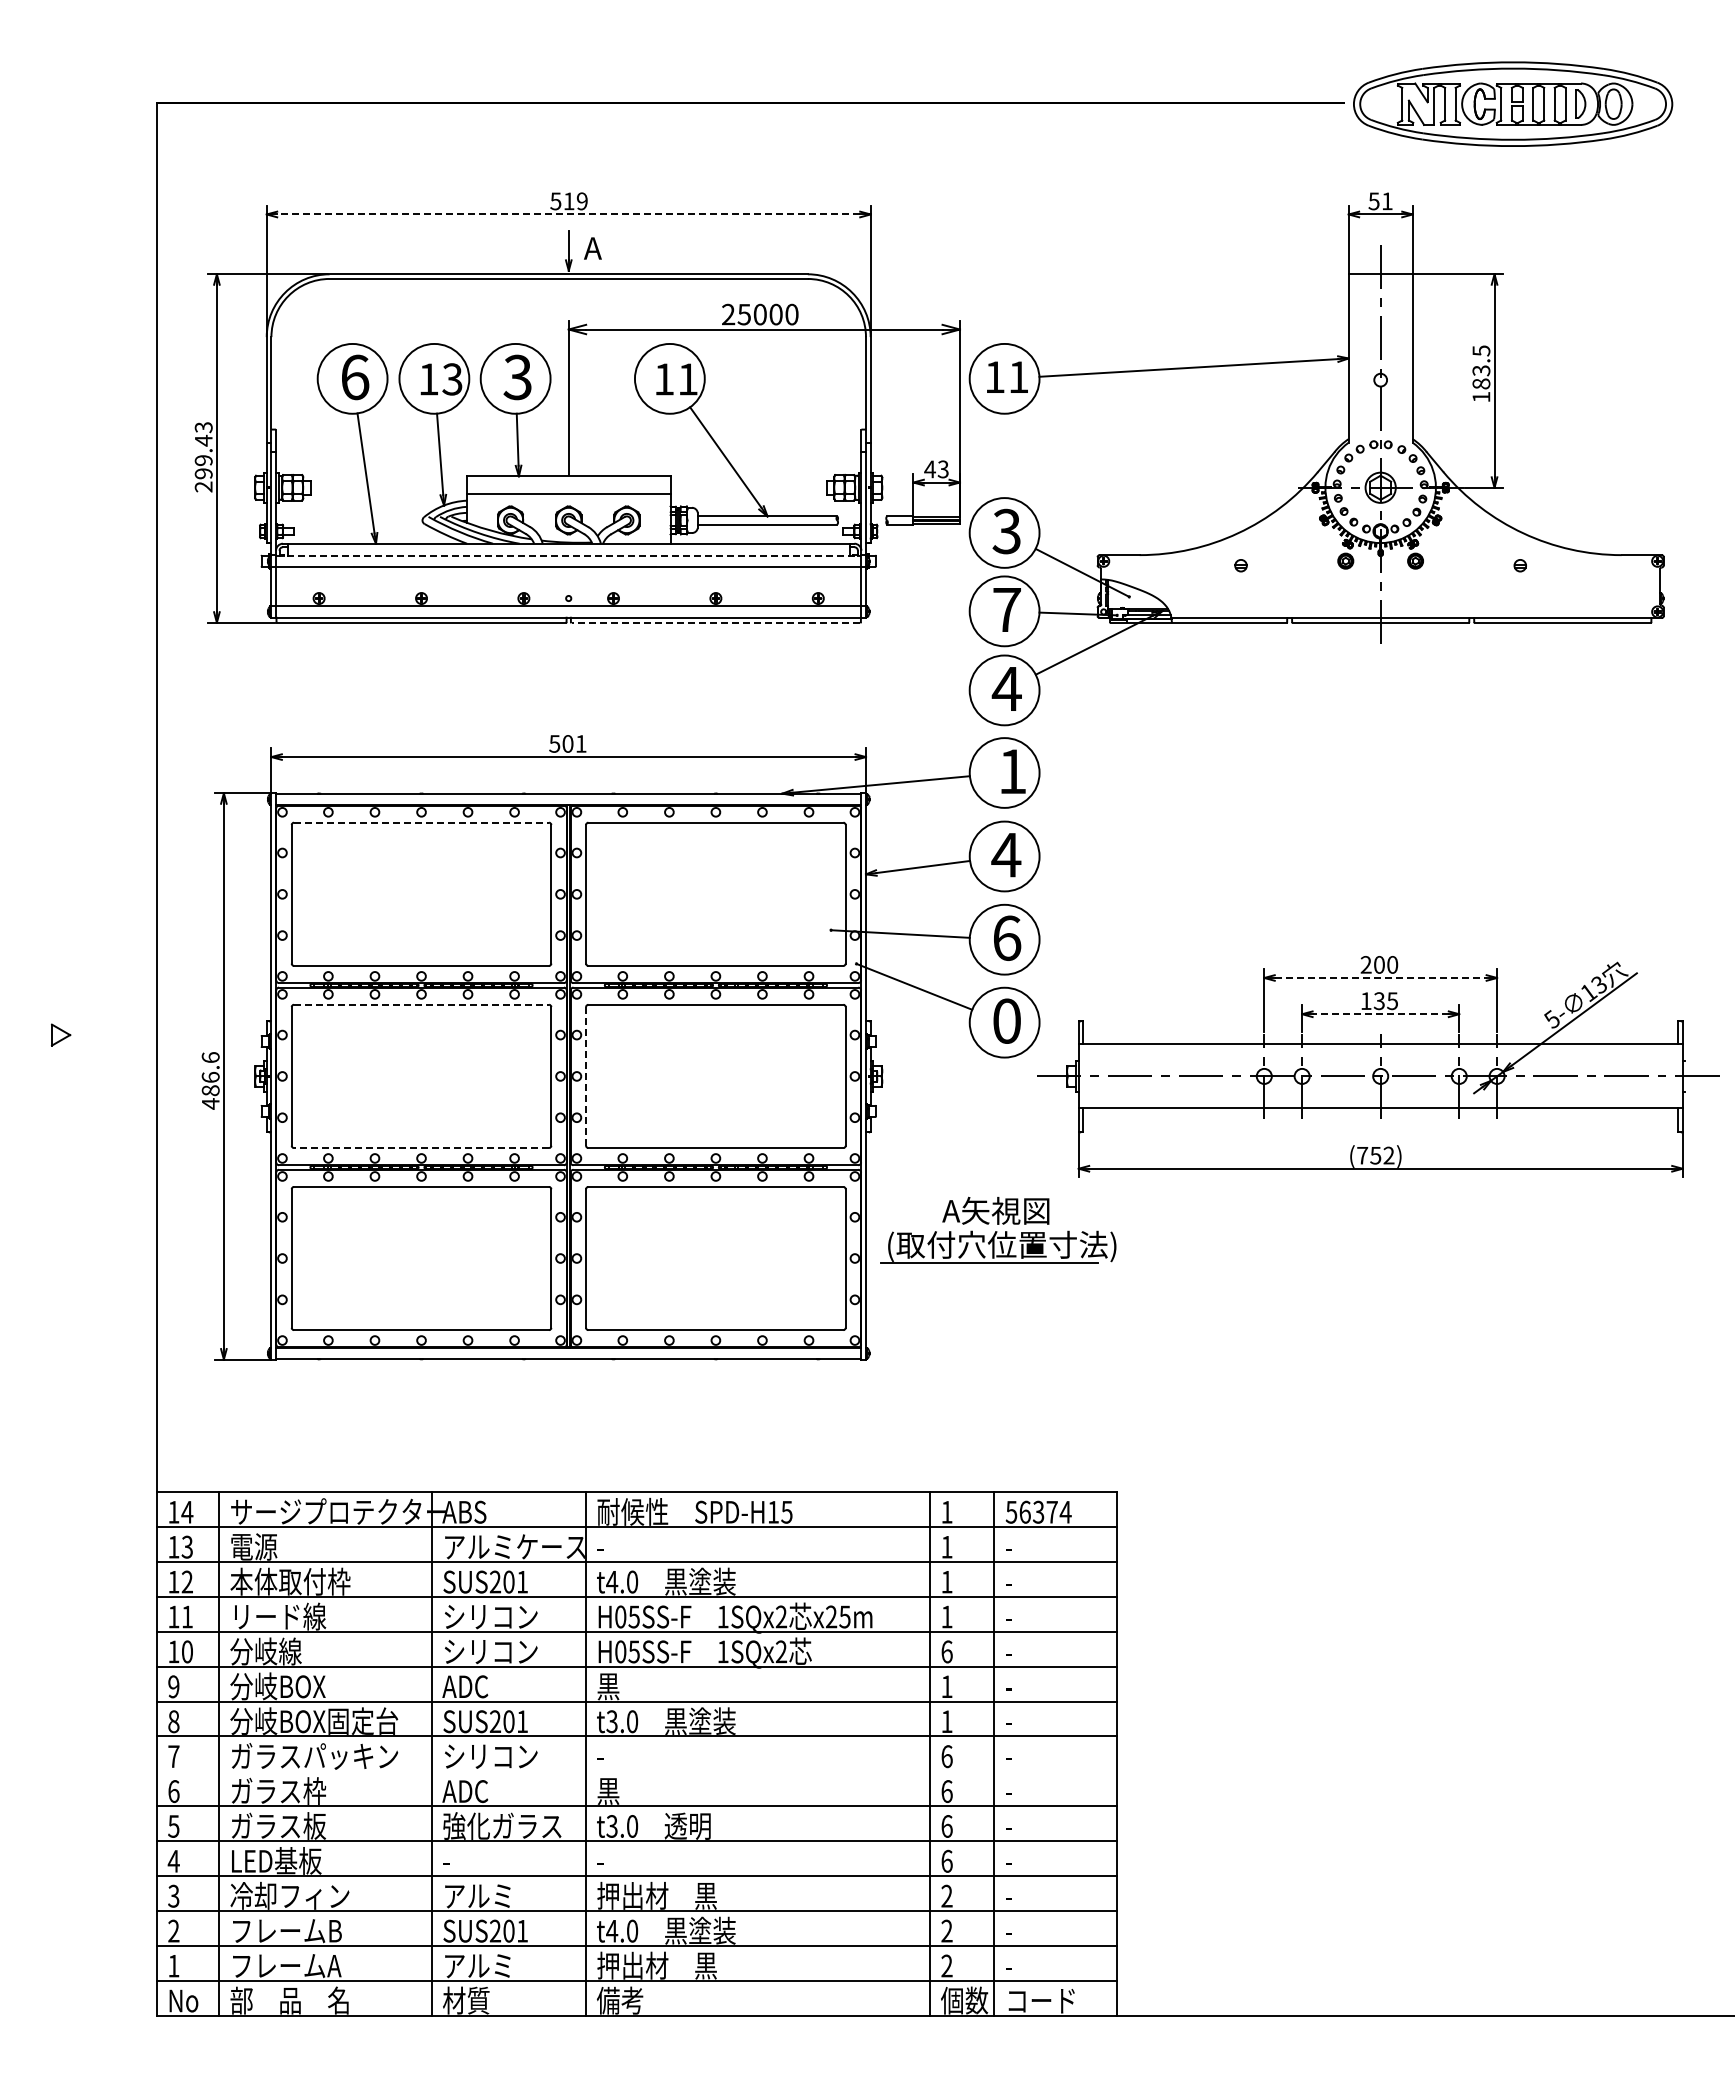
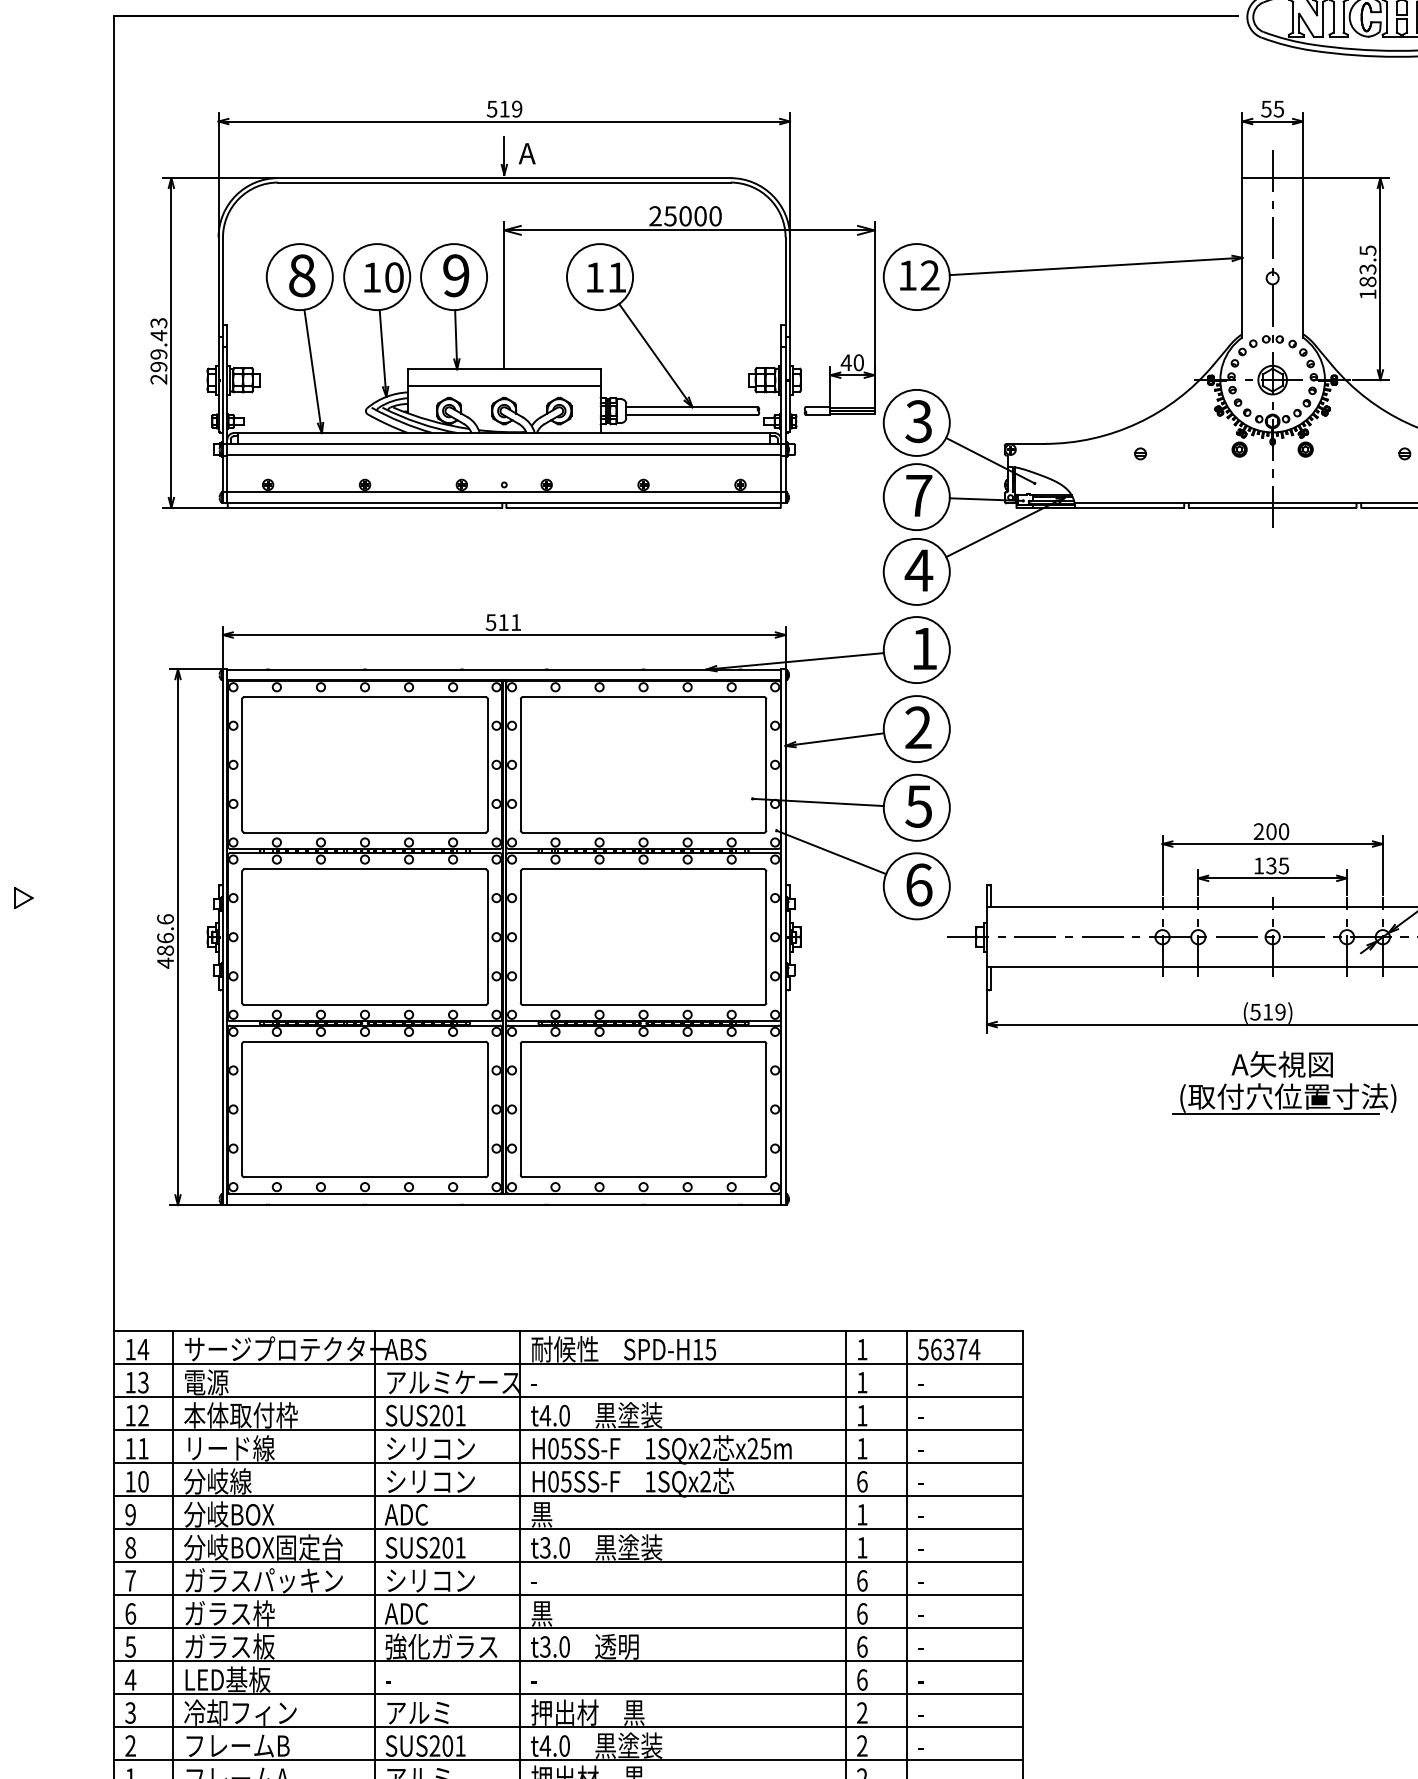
text: (1386, 201) -> (1278, 109), 51 -> 55
line: (568, 214) -> (504, 121), dashed -> solid
text: (1018, 376) -> (929, 274), 11 -> 12
text: (355, 377) -> (302, 275), 6 -> 8
text: (517, 377) -> (455, 275), 3 -> 9
text: (452, 379) -> (394, 277), 13 -> 10
text: (942, 469) -> (858, 362), 43 -> 40
line: (568, 555) -> (504, 444), dashed -> solid
line: (715, 622) -> (643, 507), dashed -> solid
text: (567, 743) -> (503, 622), 501 -> 511
line: (422, 822) -> (365, 696), dashed -> solid
text: (1006, 854) -> (918, 727), 4 -> 2
text: (1006, 937) -> (918, 805), 6 -> 5
line: (1380, 977) -> (1272, 843), dashed -> solid
line: (422, 1004) -> (365, 869), dashed -> solid
line: (1380, 1014) -> (1272, 878), dashed -> solid
text: (1007, 1020) -> (919, 884), 0 -> 6
line: (586, 1075) -> (521, 936), dashed -> solid
line: (421, 1148) -> (364, 1005), dashed -> solid
text: (1375, 1155) -> (1267, 1012), (752) -> (519)
part: (998, 1229) -> (1284, 1082), moved
line: (636, 1771) -> (568, 1594), added

